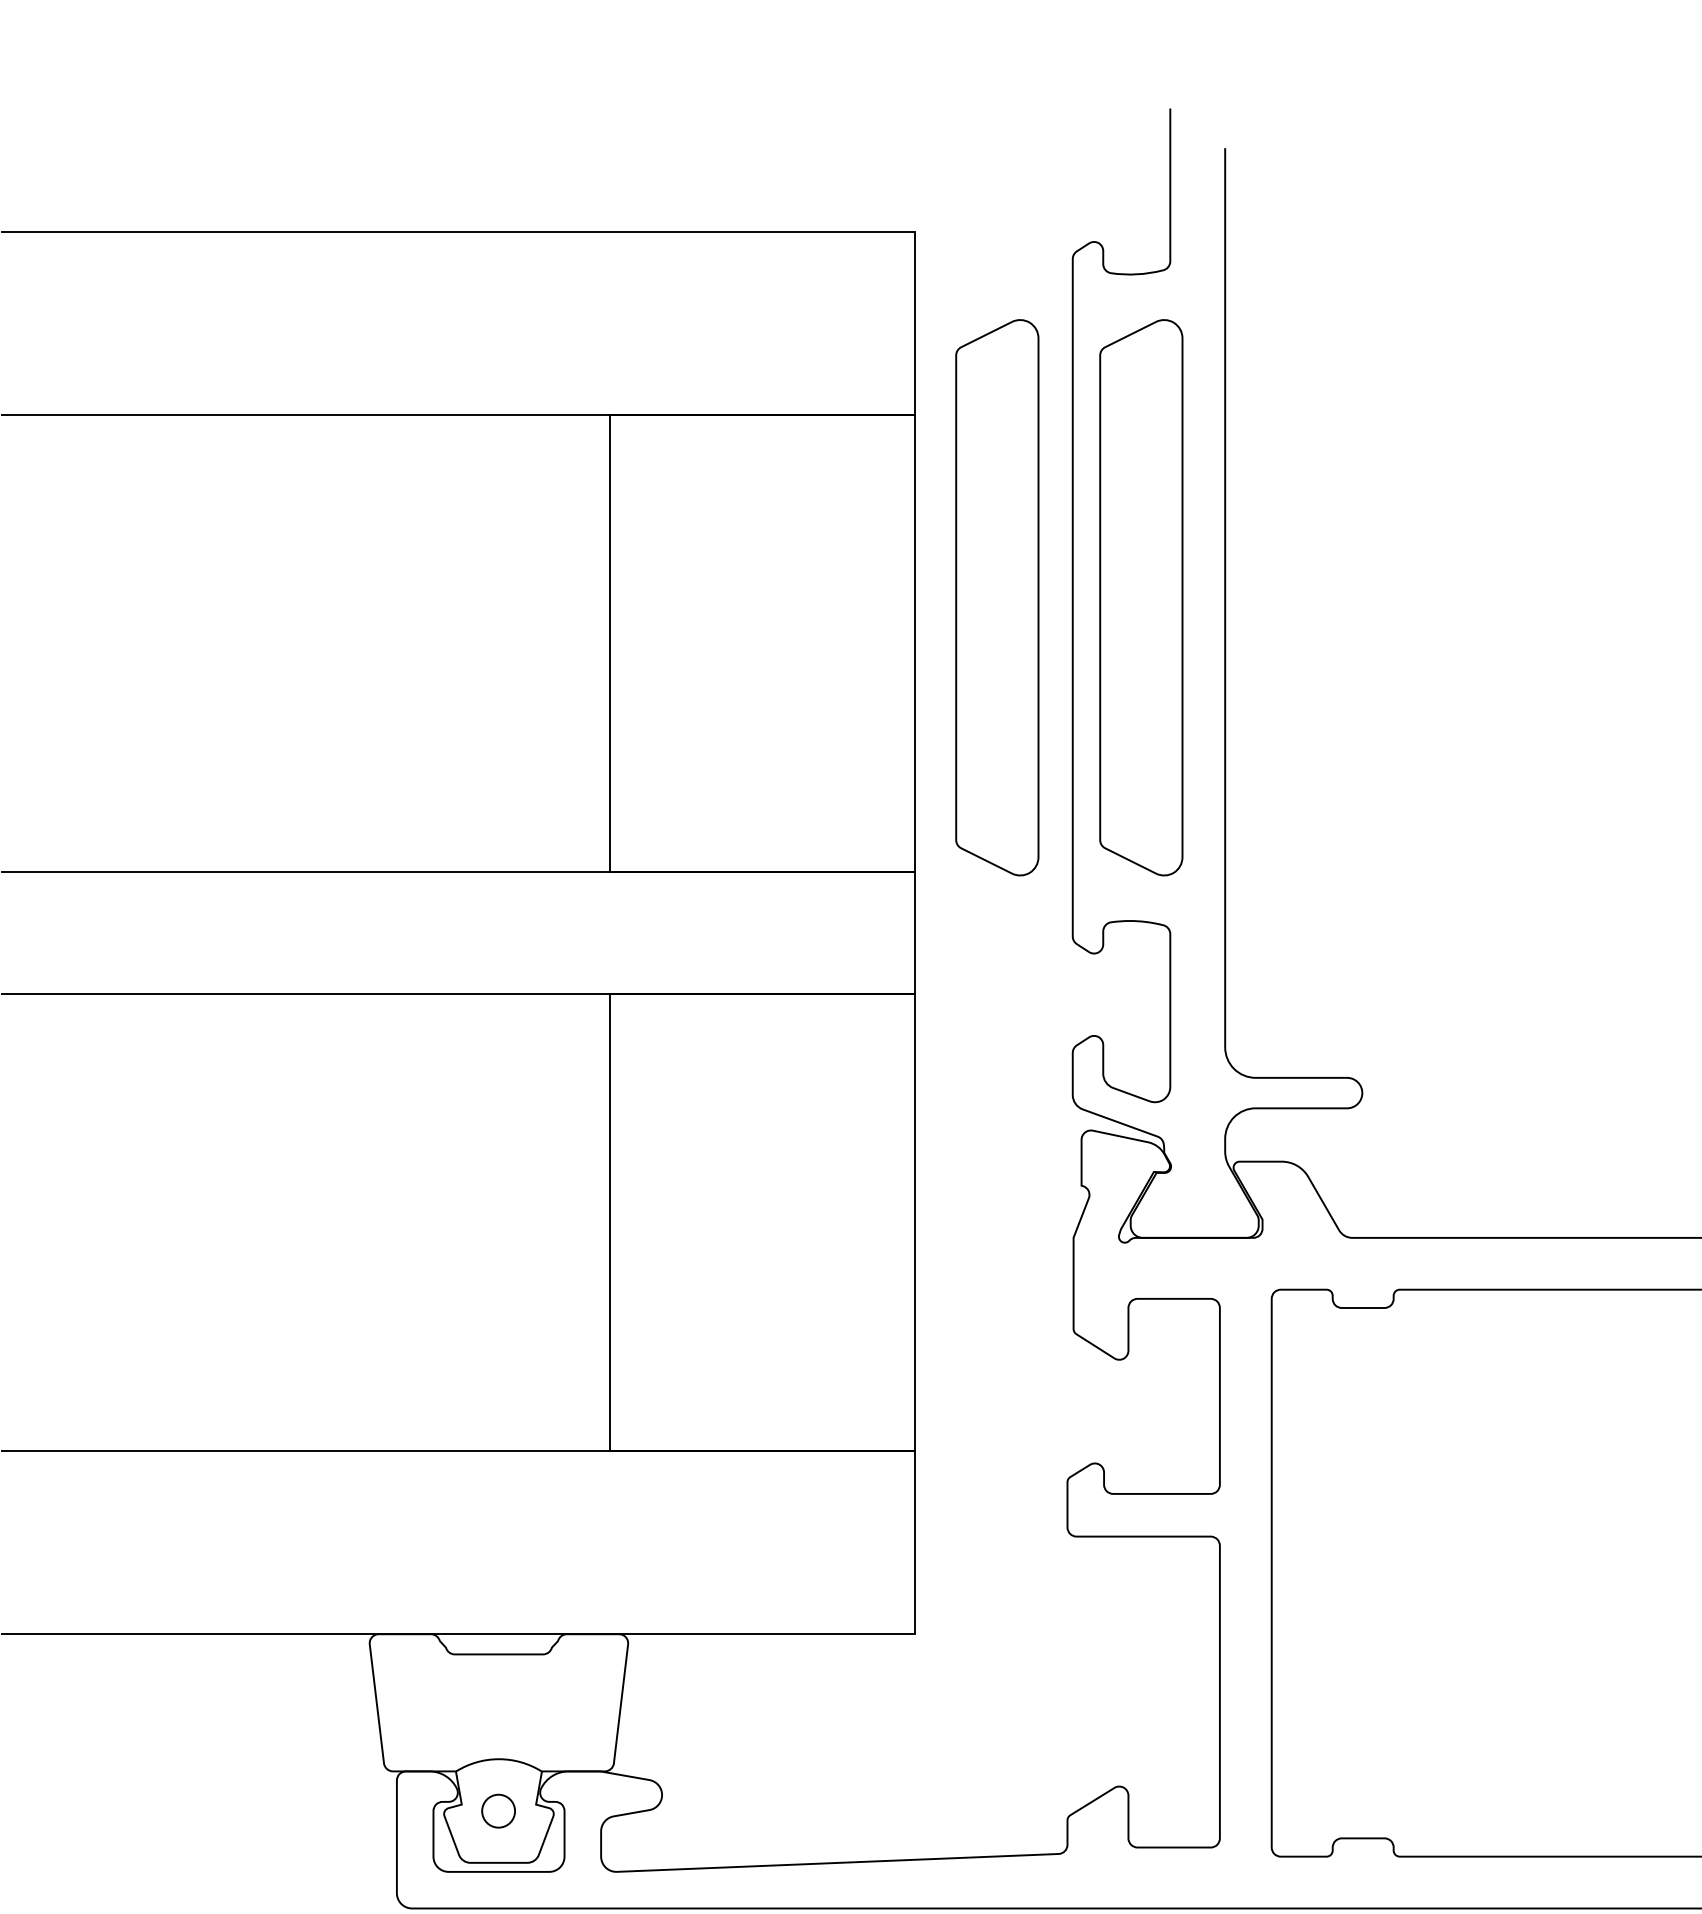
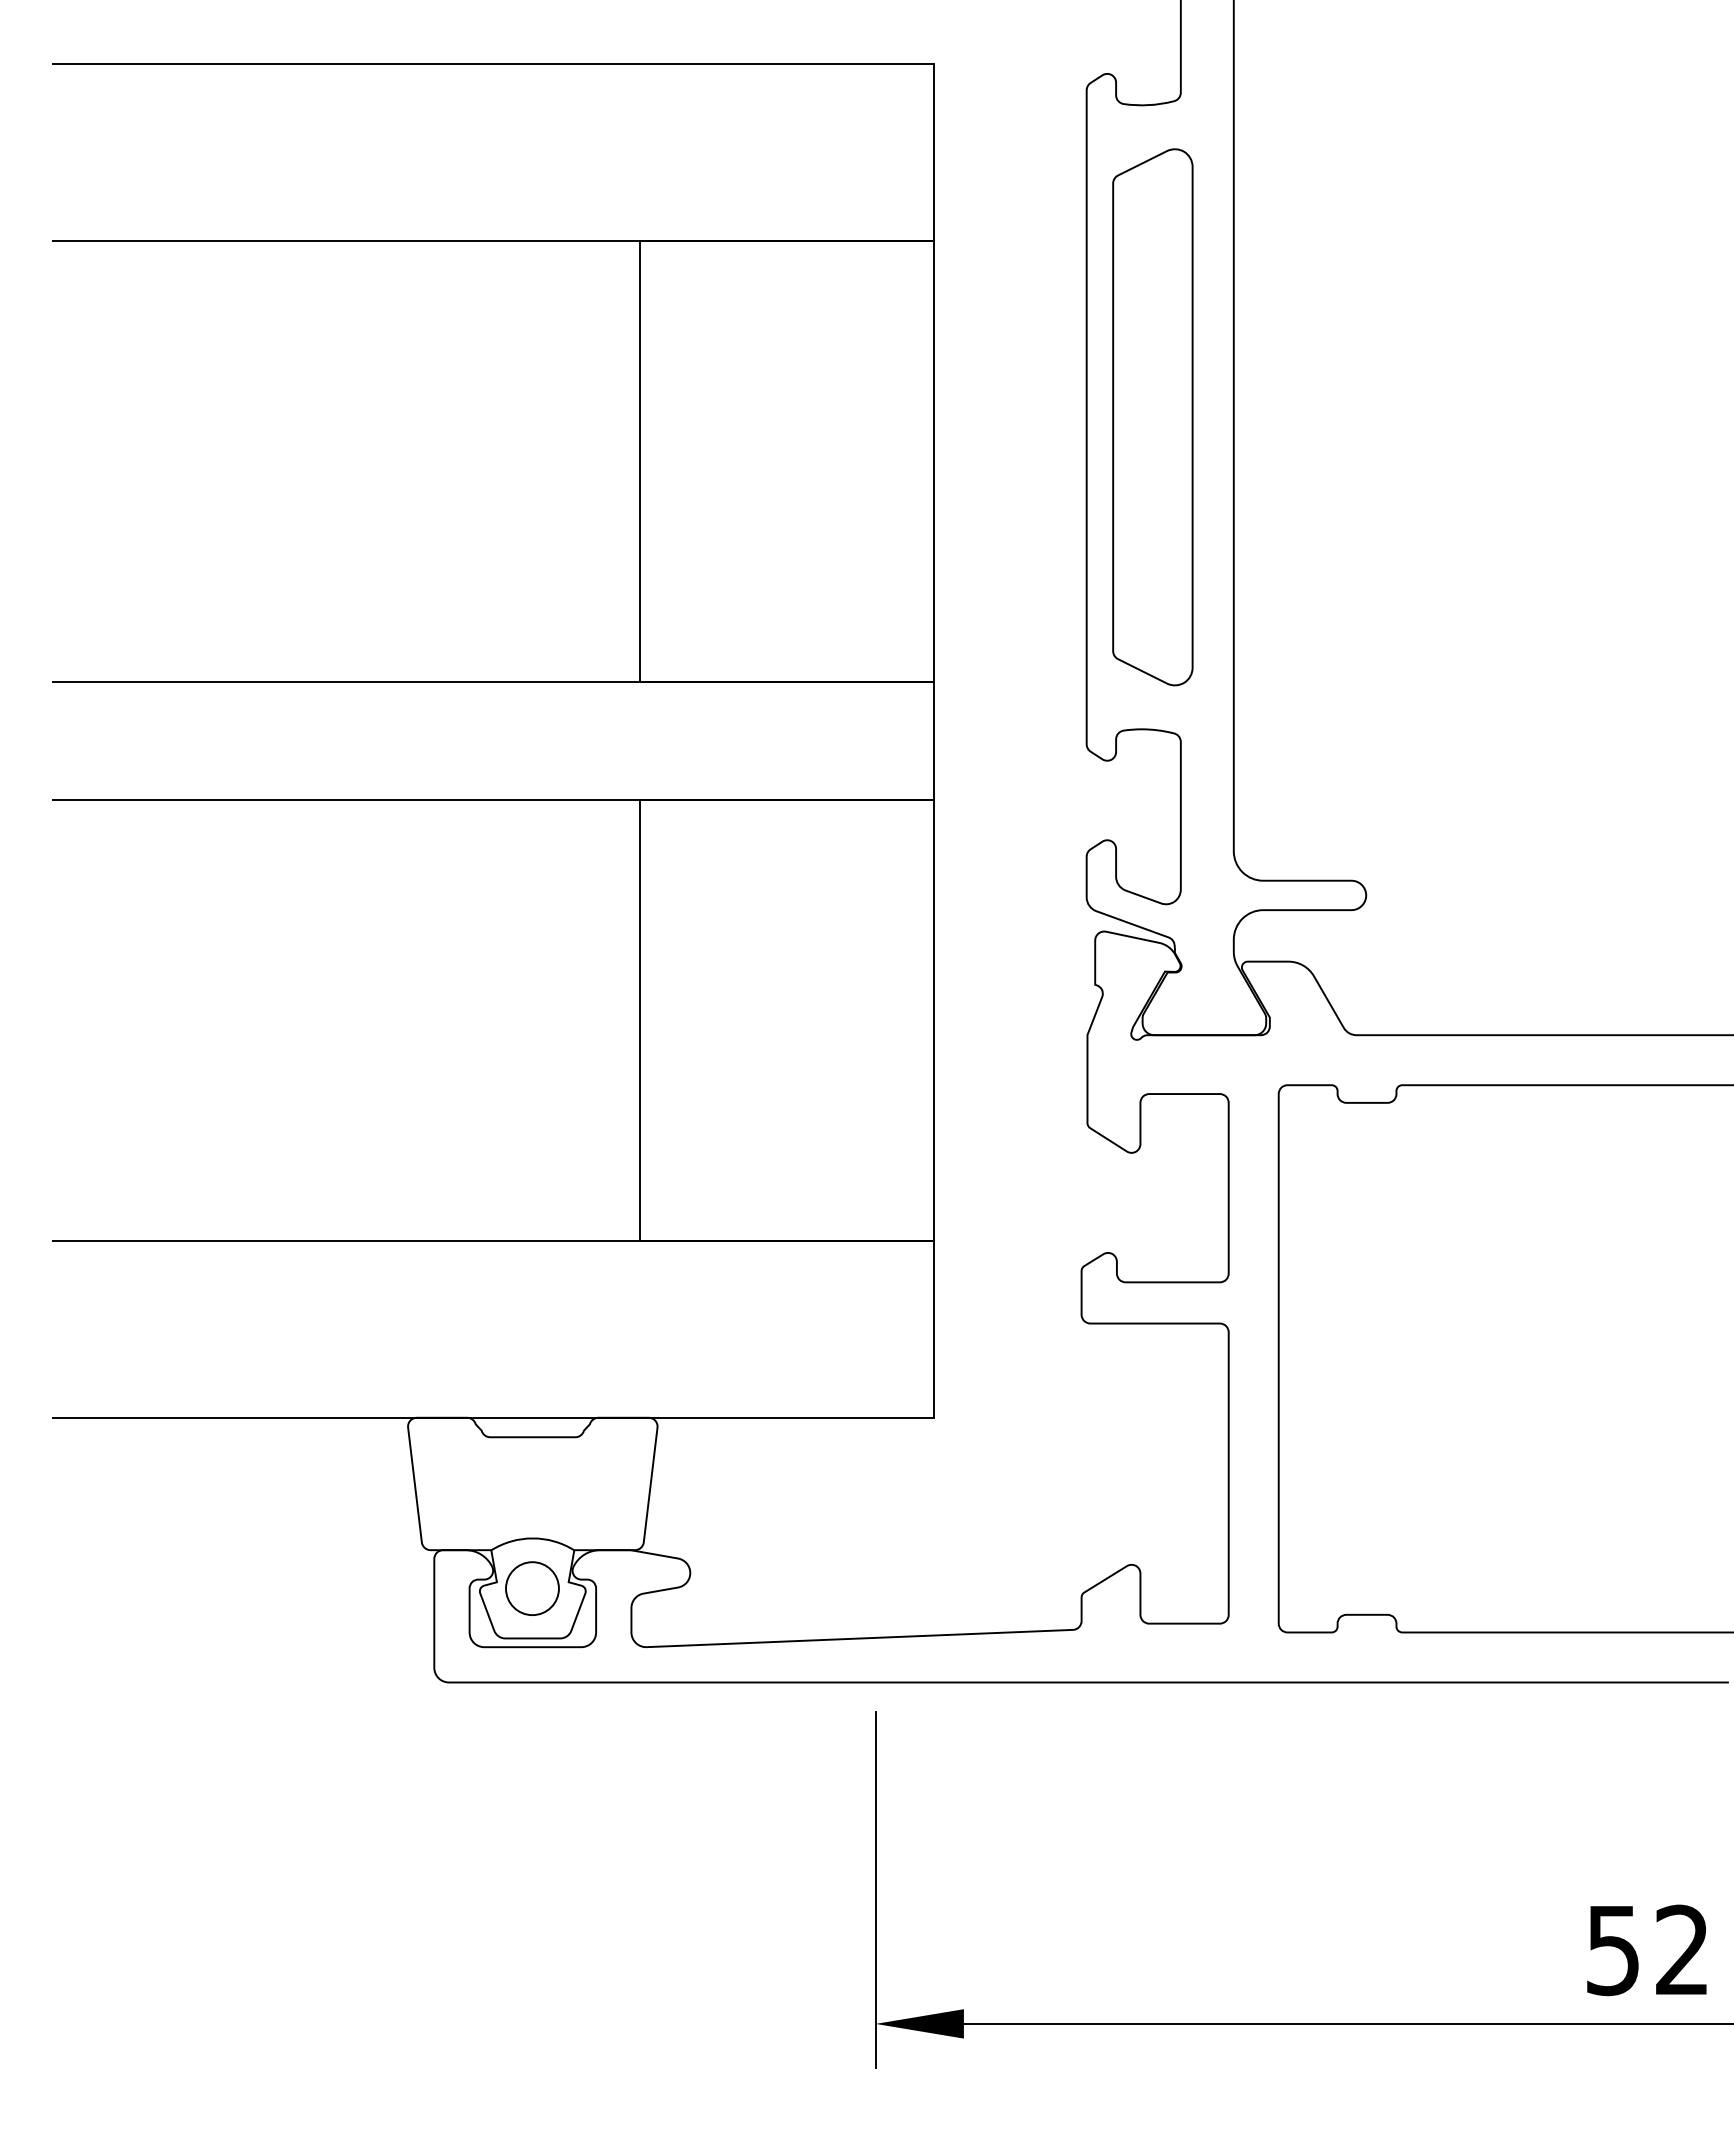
part: (996, 597) -> (1013, 417), removed
circle: (498, 1811) -> (532, 1588), size x1.67

